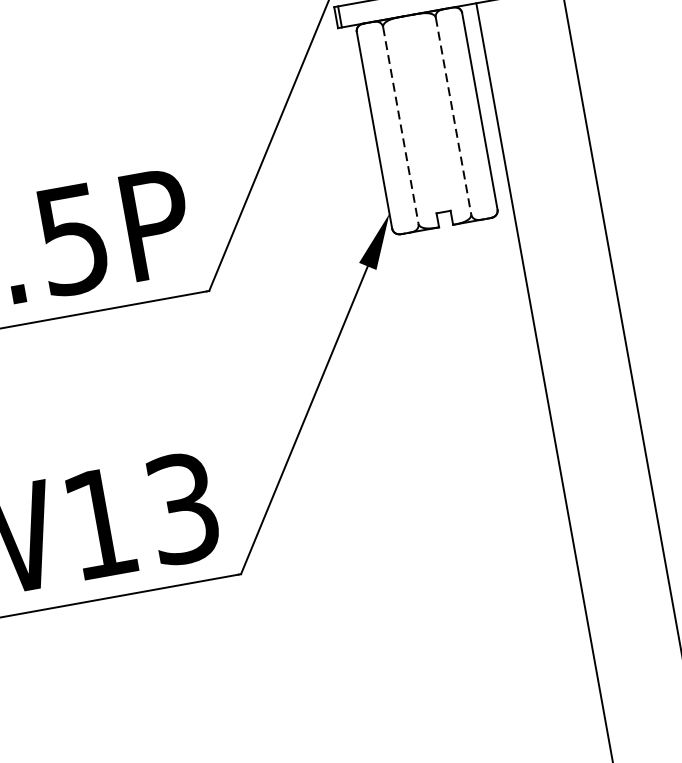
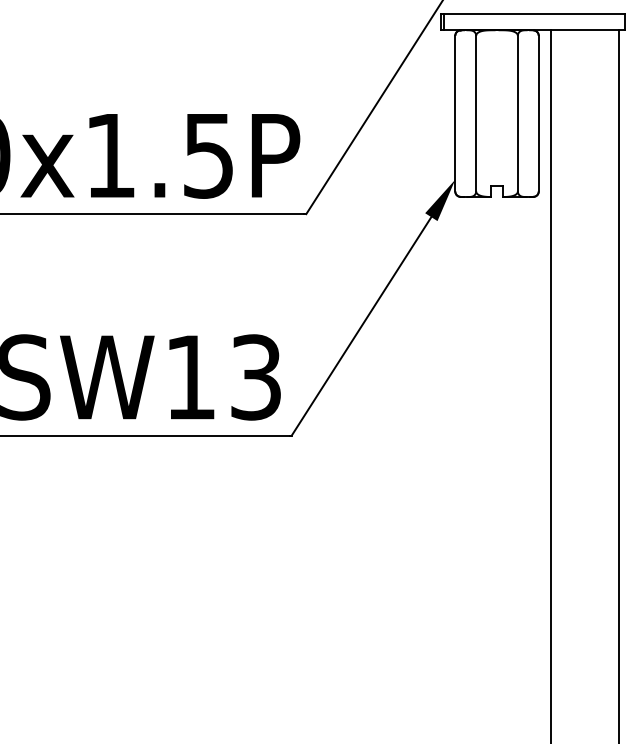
line: (452, 115) -> (517, 113), dashed -> solid
line: (401, 125) -> (476, 113), dashed -> solid

